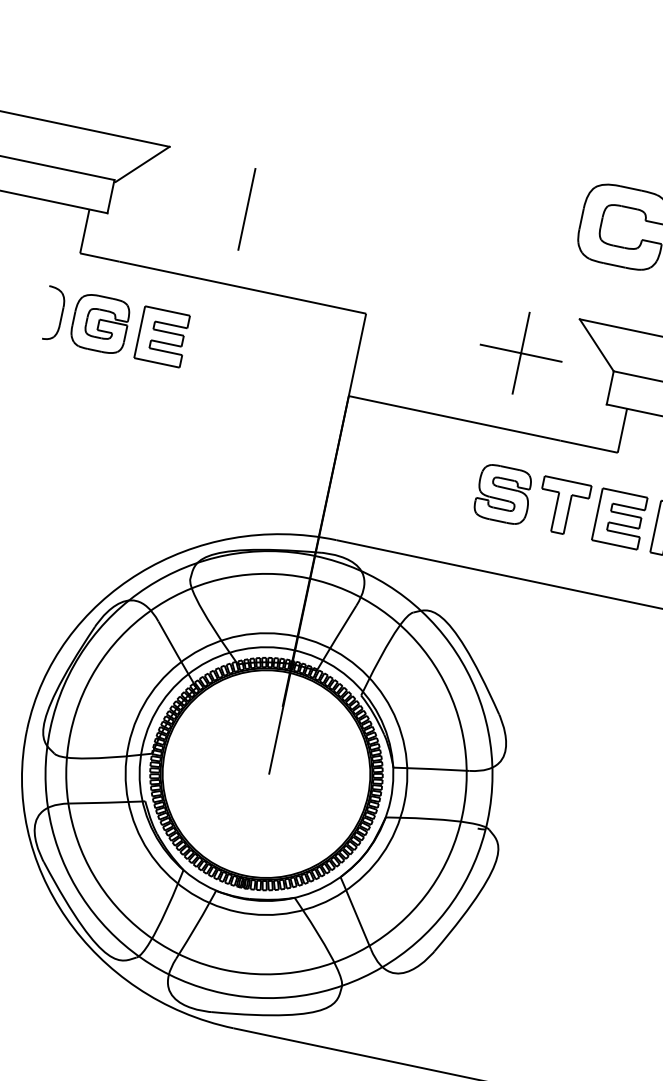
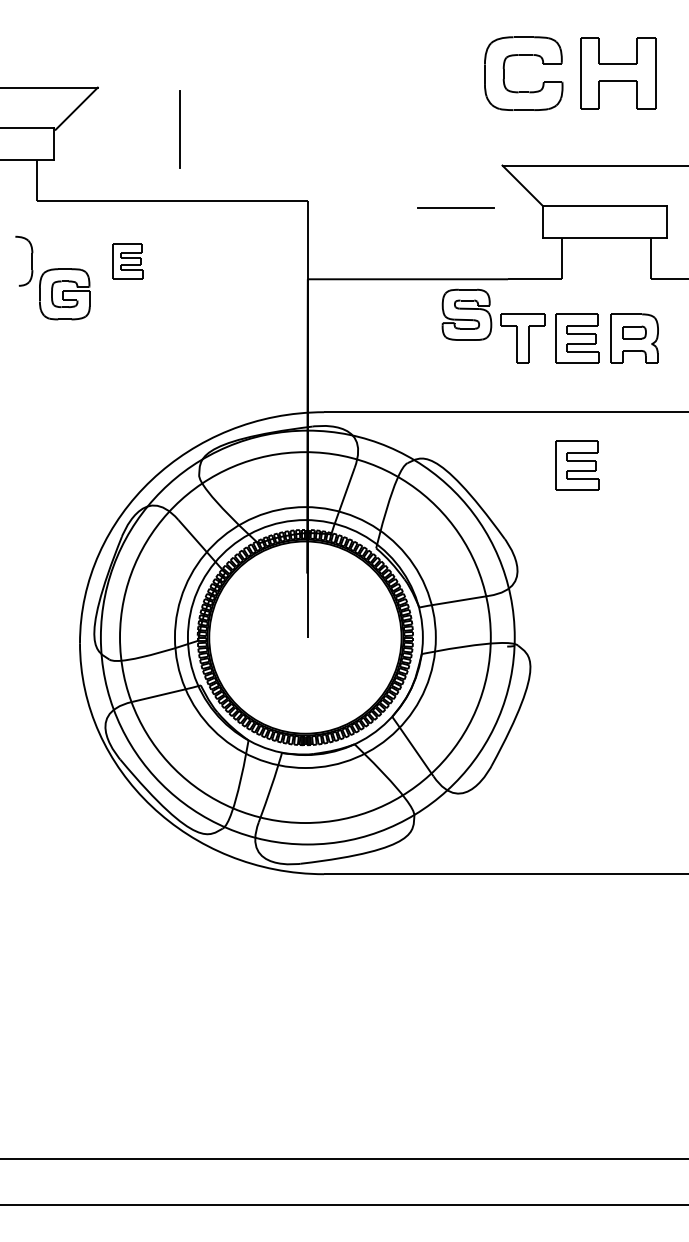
part: (99, 323) -> (64, 294), moved
part: (162, 337) -> (127, 261), size x0.7
line: (520, 353) -> (455, 207), removed
part: (503, 493) -> (466, 314), moved
part: (592, 652) -> (577, 465), added

